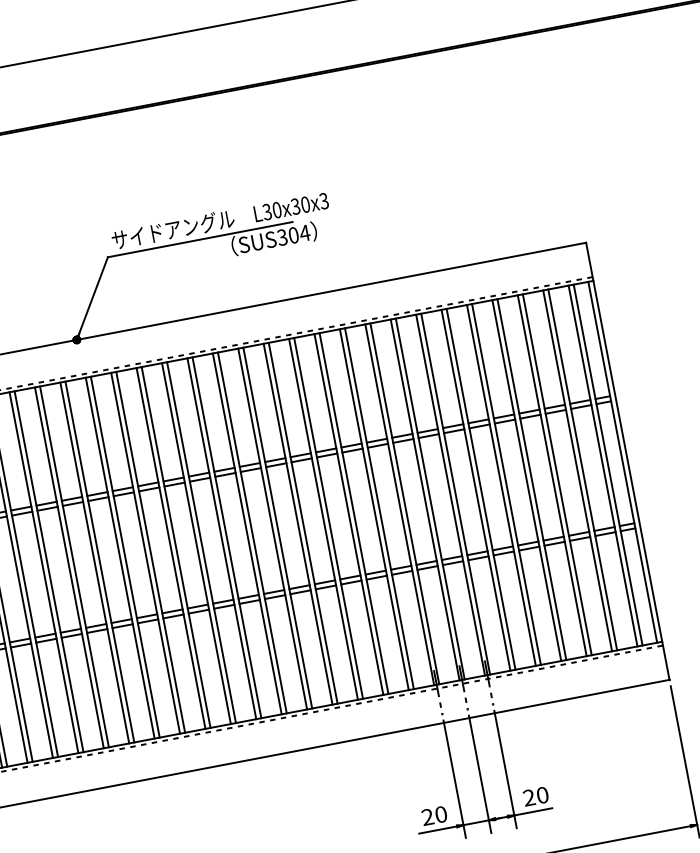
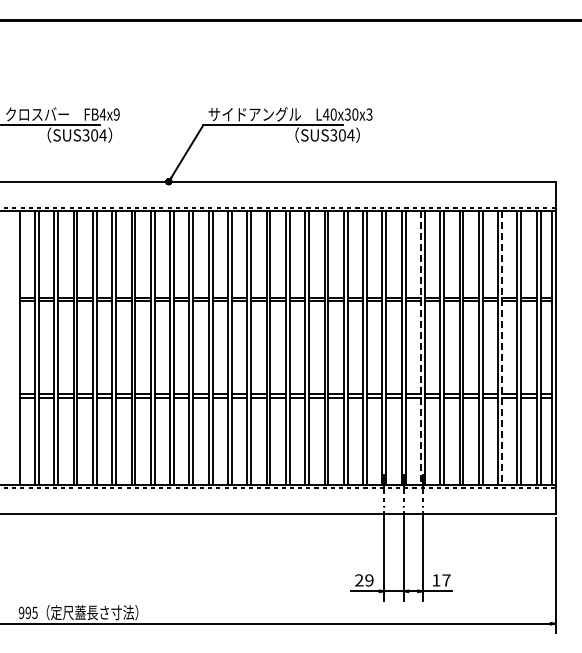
text: (266, 212) -> (325, 114), L30x30x3 -> L40x30x3
line: (558, 475) -> (502, 348), solid -> dashed
line: (450, 496) -> (420, 348), solid -> dashed
text: (536, 796) -> (441, 580), 20 -> 17
text: (441, 814) -> (369, 580), 20 -> 29

